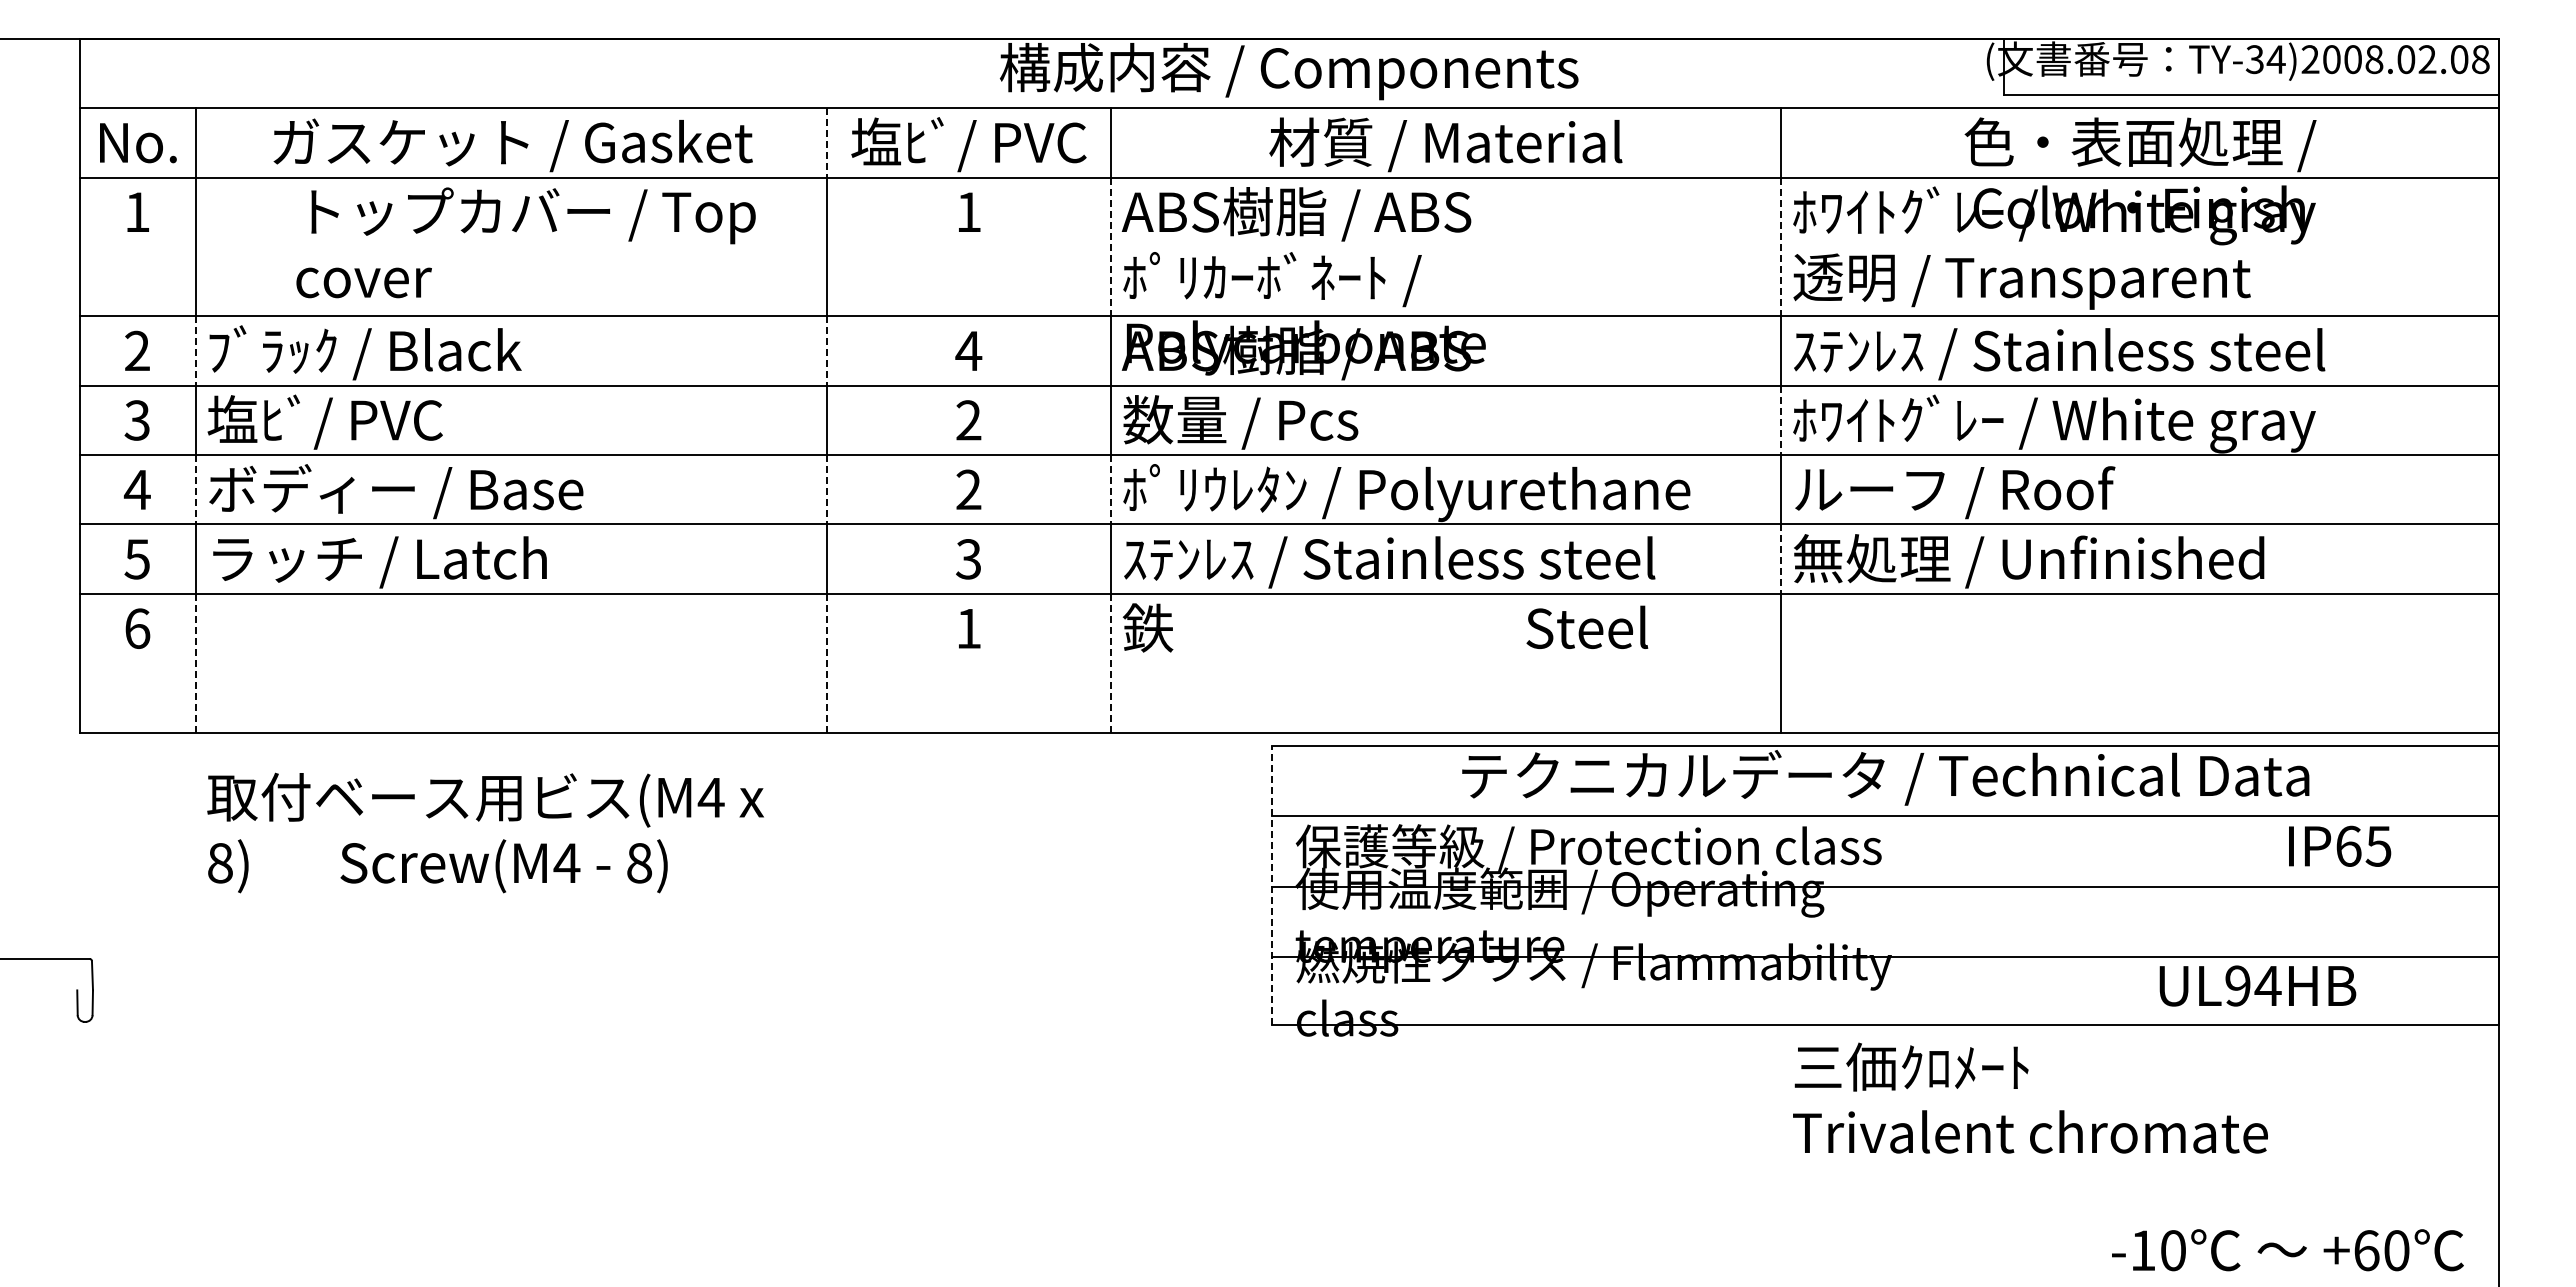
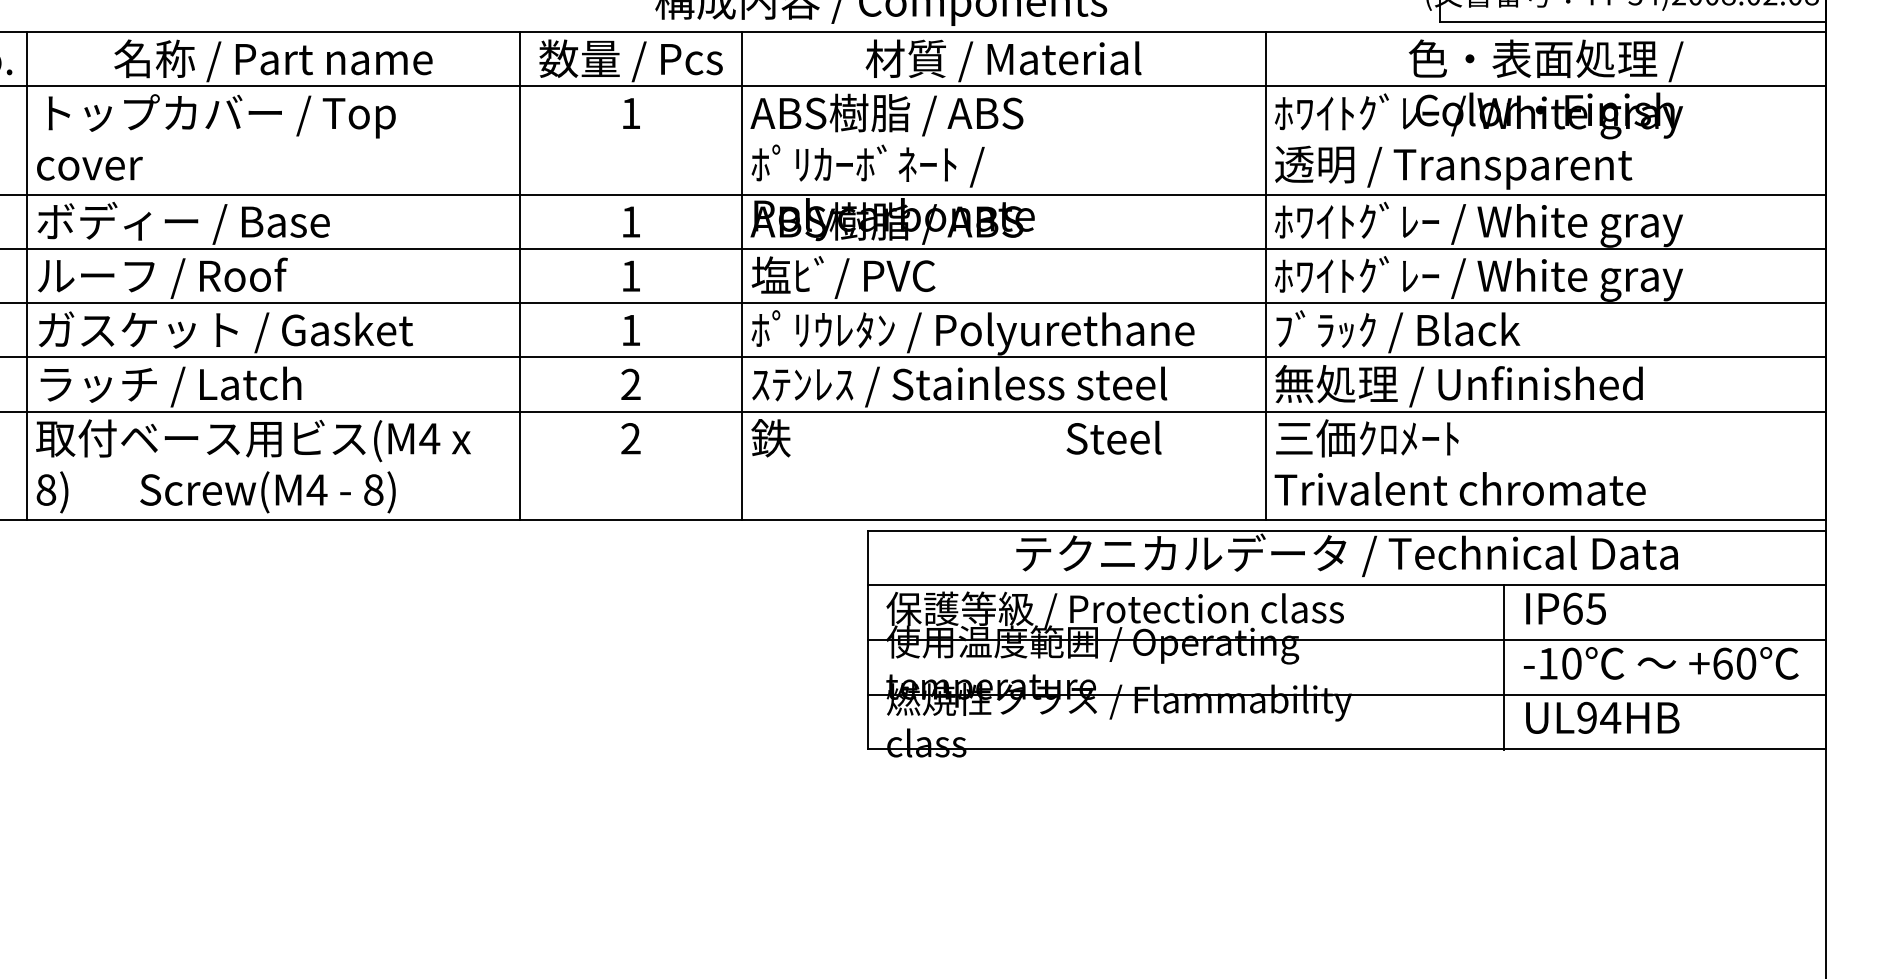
line: (826, 142) -> (519, 59), dashed -> solid
text: (512, 144) -> (274, 60), ガスケット / Gasket -> 名称 / Part name
text: (968, 144) -> (630, 60), 塩ﾋﾞ/ PVC -> 数量 / Pcs
text: (525, 242) -> (215, 137), moved
line: (1111, 247) -> (742, 141), dashed -> solid
line: (1781, 247) -> (1265, 141), dashed -> solid
text: (968, 350) -> (630, 221), 4 -> 1
line: (195, 351) -> (26, 222), dashed -> solid
line: (826, 351) -> (519, 222), dashed -> solid
text: (396, 352) -> (183, 223), ﾌﾞﾗｯｸ / Black -> ボディー / Base
text: (2059, 354) -> (1482, 224), ｽﾃﾝﾚｽ / Stainless steel -> ﾎﾜｲﾄｸﾞﾚｰ / White gray
text: (968, 420) -> (630, 276), 2 -> 1
line: (1781, 420) -> (1265, 276), dashed -> solid
text: (368, 421) -> (162, 276), 塩ﾋﾞ/ PVC -> ルーフ / Roof
text: (1240, 421) -> (843, 276), 数量 / Pcs -> 塩ﾋﾞ/ PVC
line: (195, 489) -> (26, 330), dashed -> solid
line: (826, 489) -> (519, 330), dashed -> solid
text: (968, 489) -> (630, 330), 2 -> 1
line: (1111, 489) -> (742, 330), dashed -> solid
text: (449, 491) -> (225, 331), ボディー / Base -> ガスケット / Gasket
text: (1955, 491) -> (1401, 331), ルーフ / Roof -> ﾌﾞﾗｯｸ / Black
text: (968, 559) -> (630, 384), 3 -> 2
line: (1781, 559) -> (1265, 384), dashed -> solid
text: (968, 628) -> (630, 438), 1 -> 2
line: (195, 663) -> (26, 465), dashed -> solid
line: (826, 663) -> (519, 465), dashed -> solid
line: (1111, 663) -> (742, 465), dashed -> solid
text: (485, 832) -> (253, 465), moved
text: (2340, 845) -> (1566, 608), moved
line: (1272, 885) -> (868, 639), dashed -> solid
line: (2087, 921) -> (1504, 667), added
text: (2257, 985) -> (1602, 717), moved
text: (2030, 1097) -> (1460, 462), moved
text: (2287, 1250) -> (1660, 663), moved

